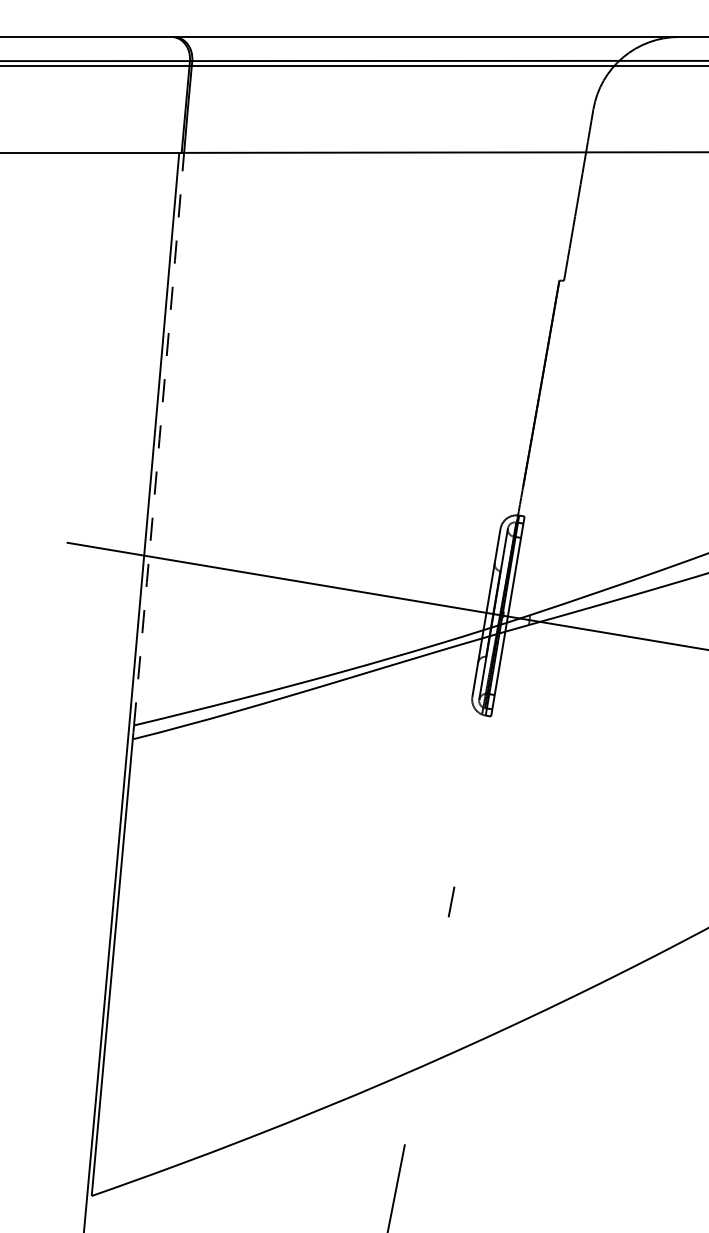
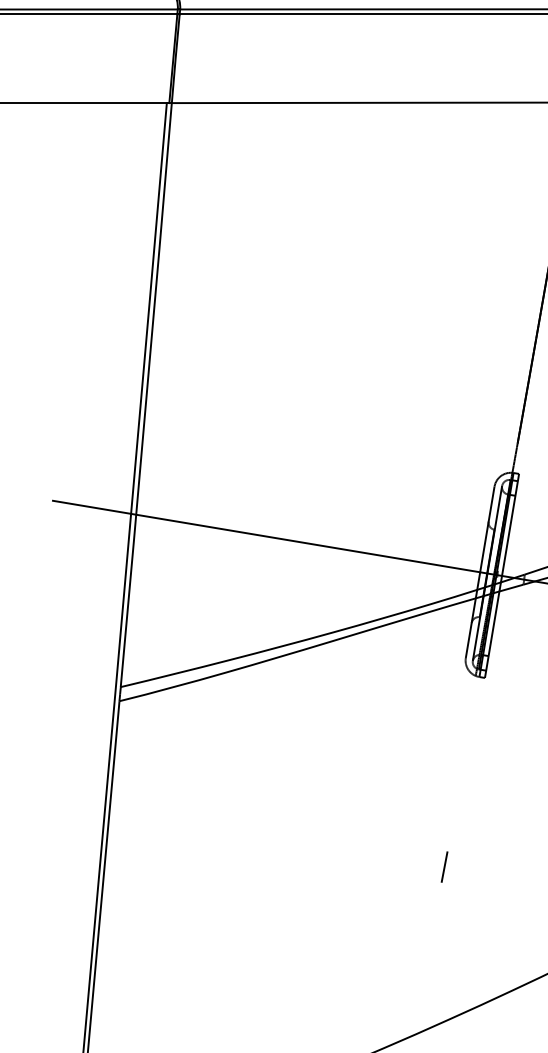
arc: (159, 439) -> (146, 395), dashed -> solid

